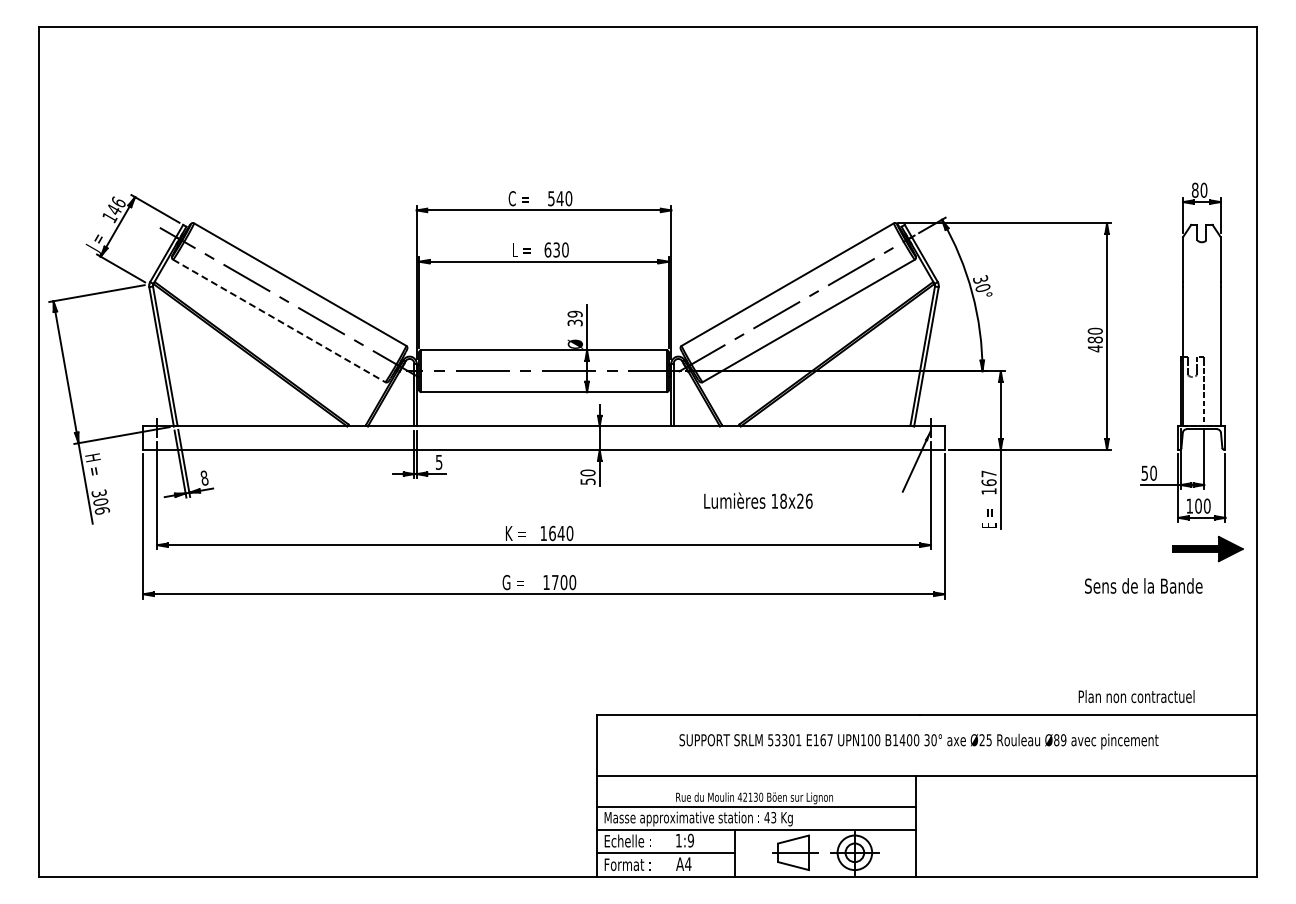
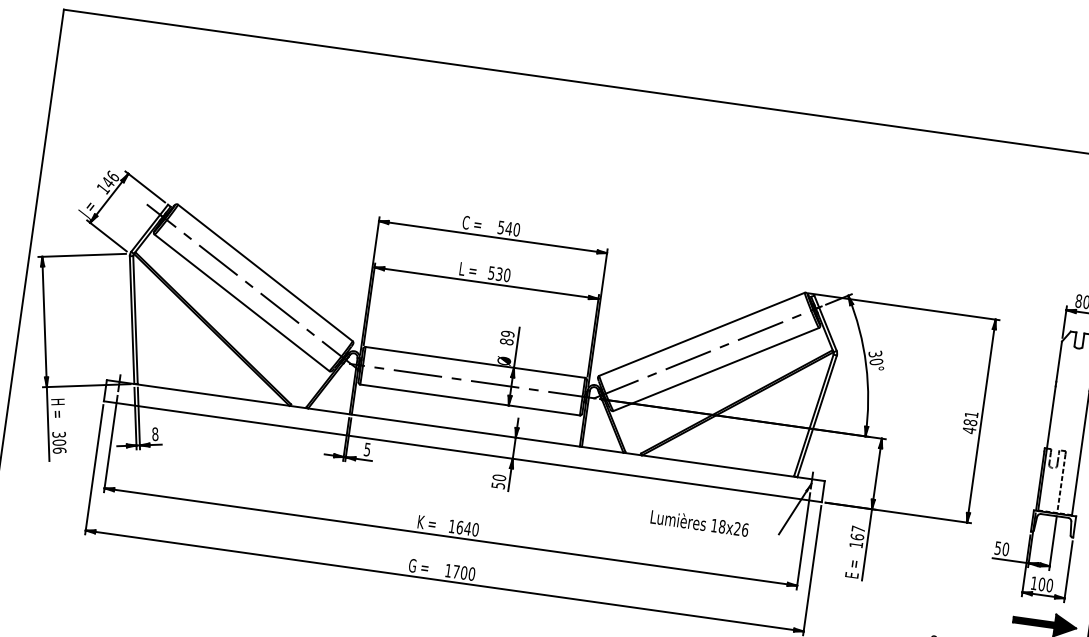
text: (547, 249) -> (491, 272), 630 -> 530
line: (279, 320) -> (242, 302), dashed -> solid
text: (574, 322) -> (506, 341), 39 -> 89
text: (1094, 330) -> (970, 414), 480 -> 481
text: (758, 500) -> (699, 522), moved

